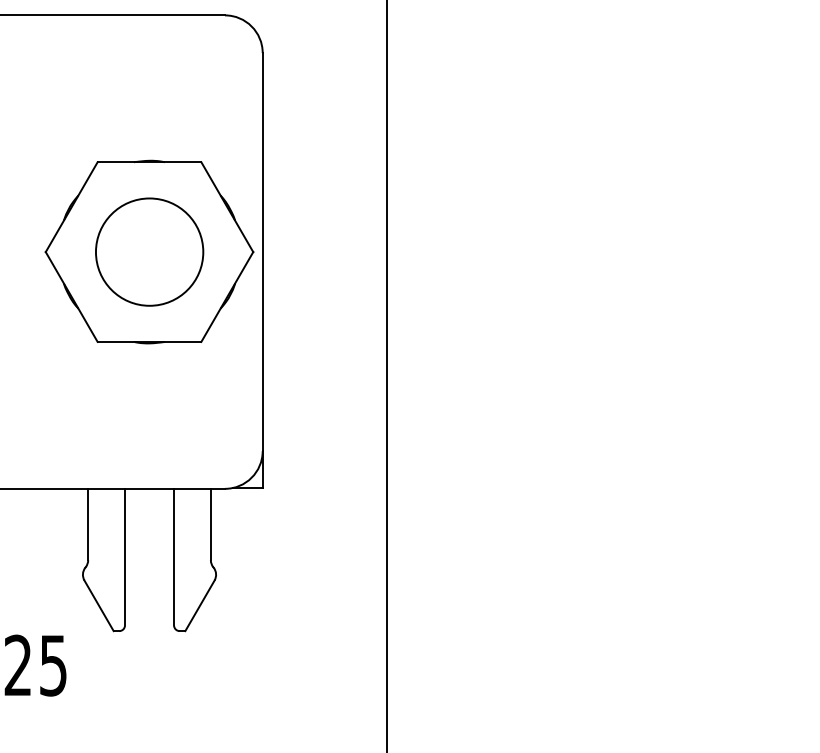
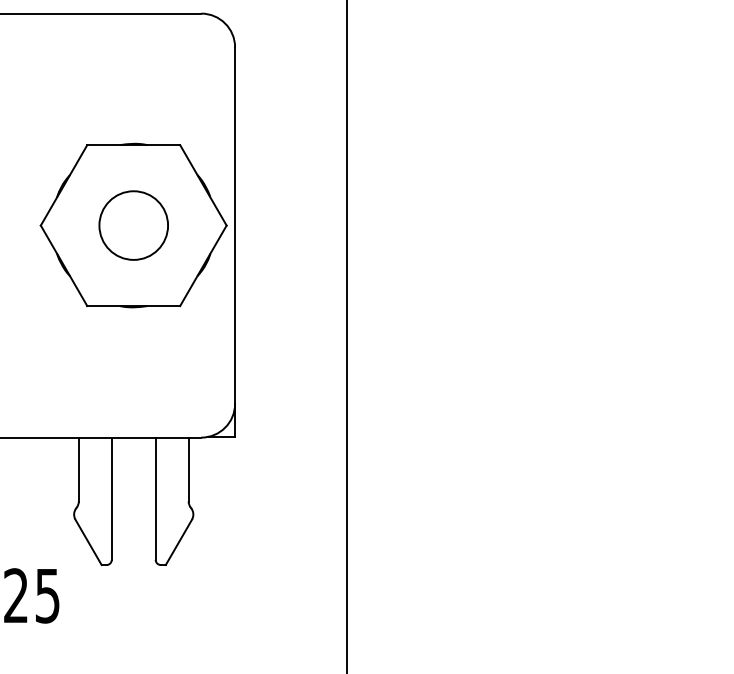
circle: (149, 251) -> (133, 225), size x0.71

